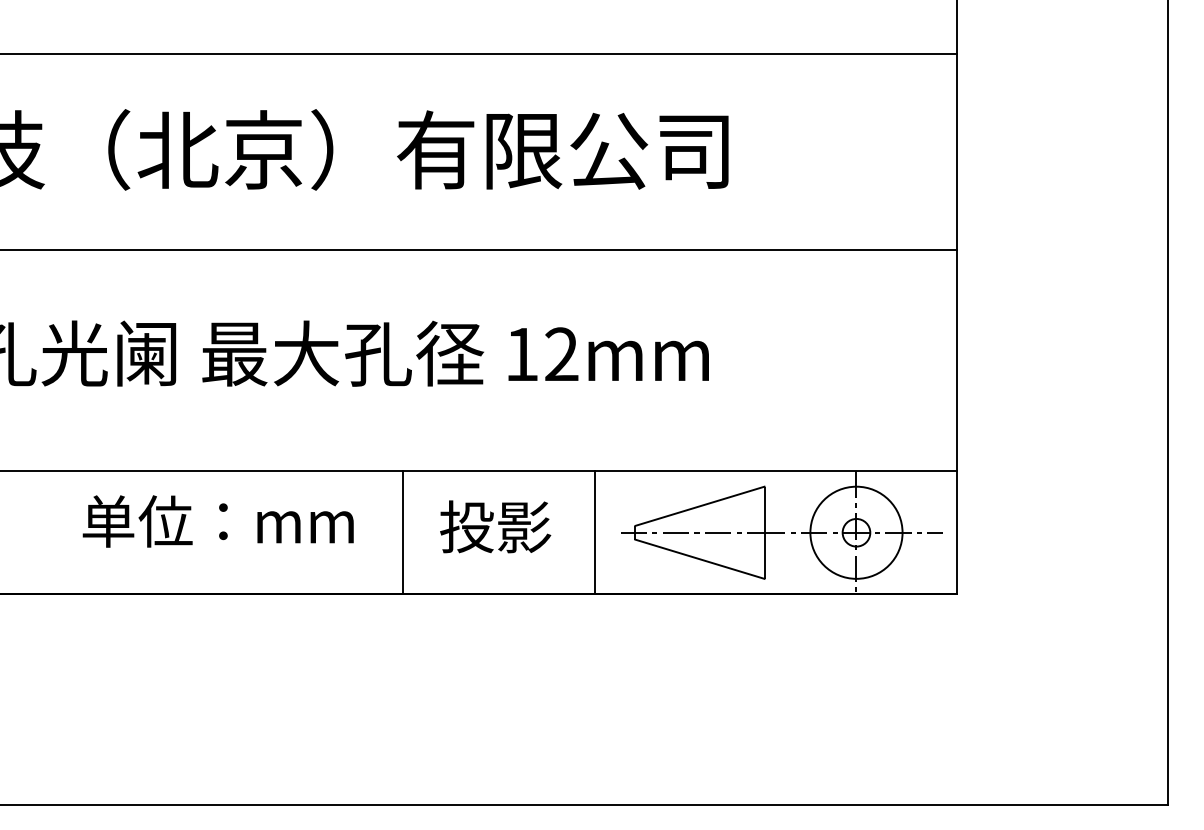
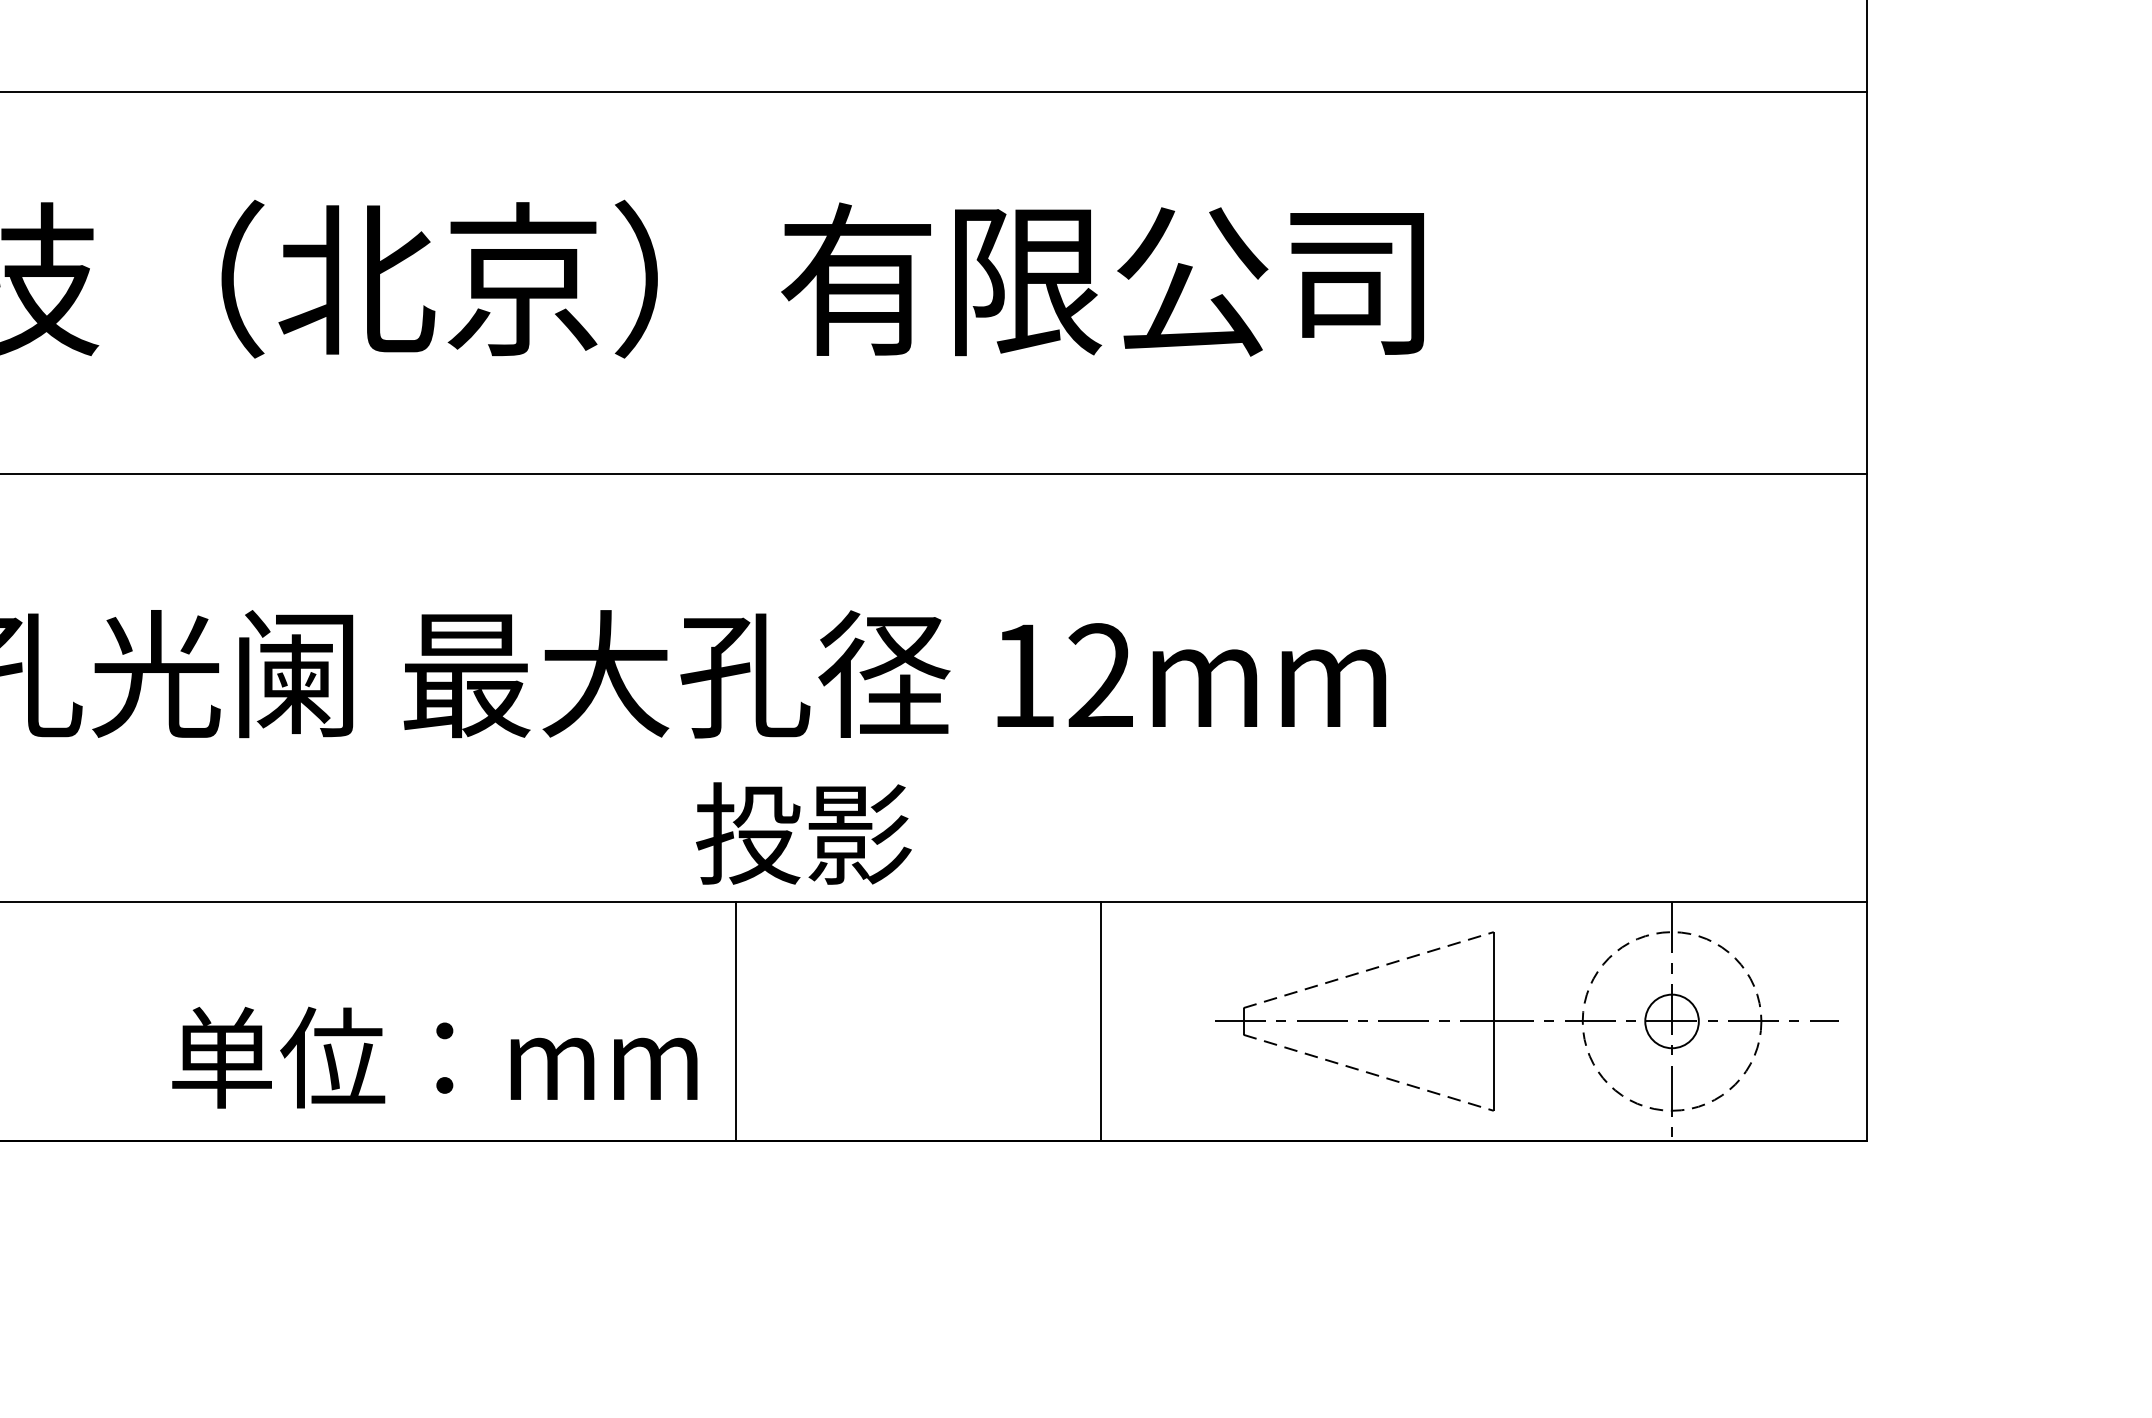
line: (700, 506) -> (1369, 970), solid -> dashed
text: (217, 521) -> (433, 1057), moved
text: (495, 526) -> (803, 832), moved
line: (402, 532) -> (735, 1020), moved
line: (595, 532) -> (1102, 1020), moved
circle: (856, 532) -> (1672, 1020), solid -> dashed
line: (700, 559) -> (1369, 1073), solid -> dashed

